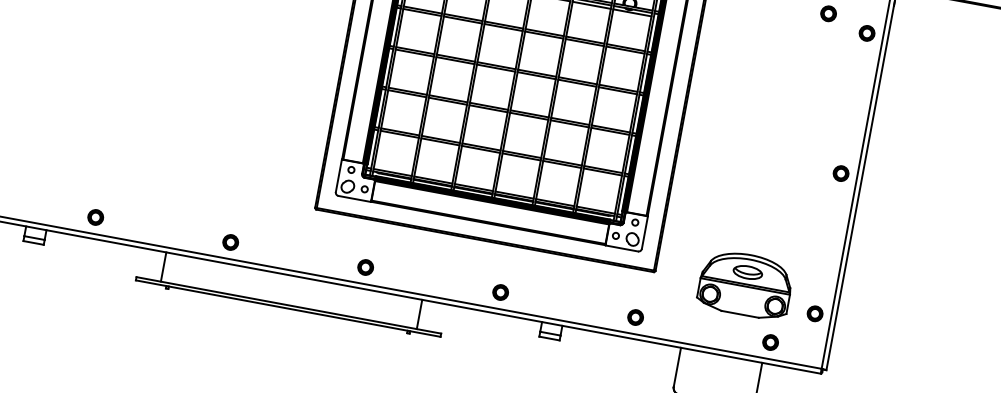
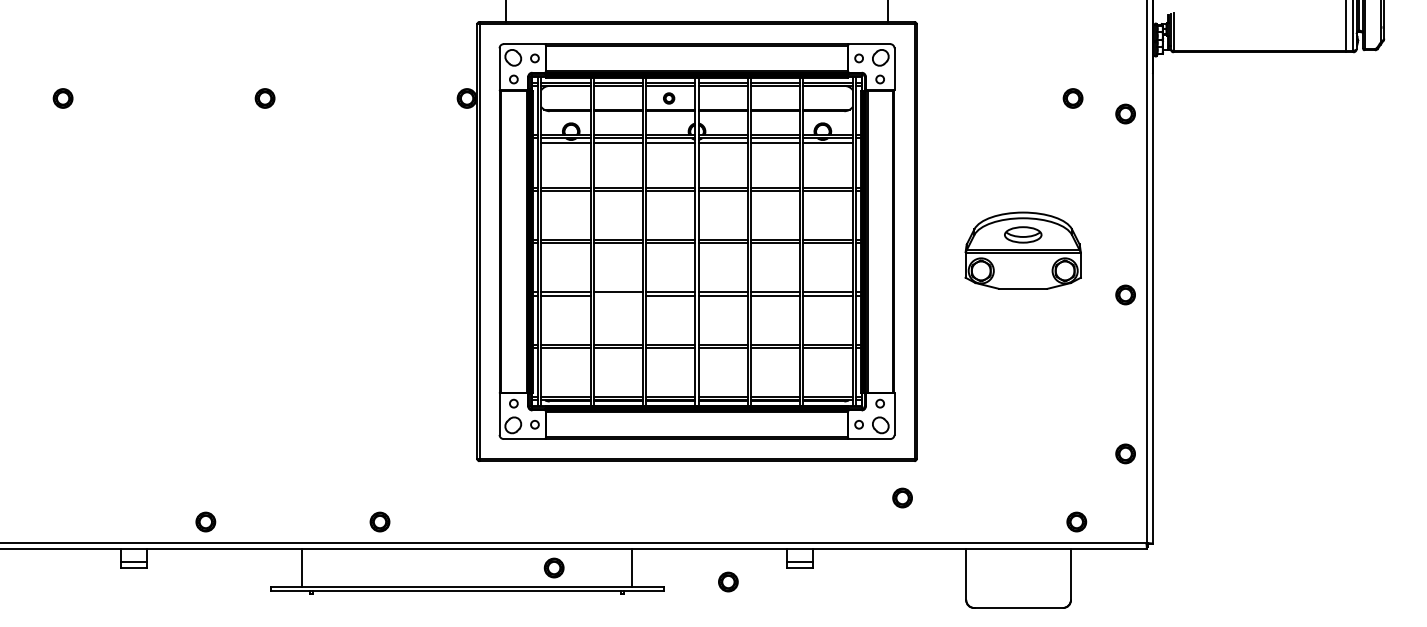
line: (448, 101) -> (618, 295), removed
part: (365, 266) -> (553, 567), moved
part: (745, 284) -> (1022, 250), moved
part: (500, 292) -> (728, 581), moved
part: (815, 313) -> (1125, 453), moved
part: (635, 317) -> (902, 497), moved

